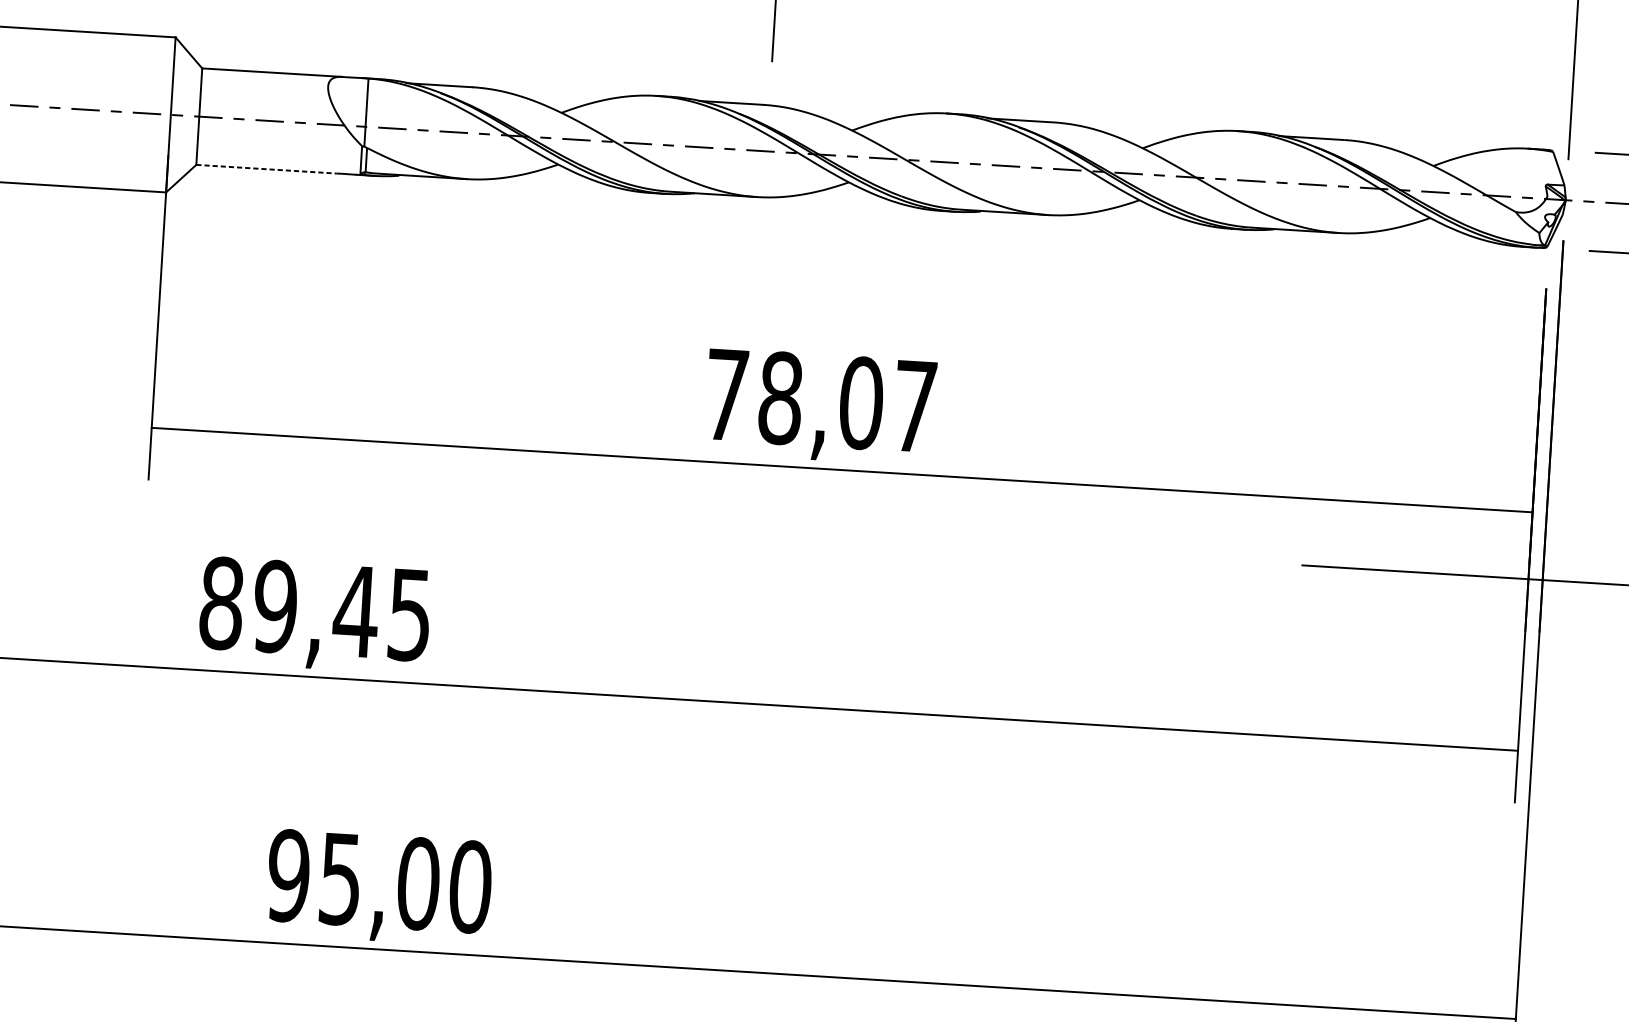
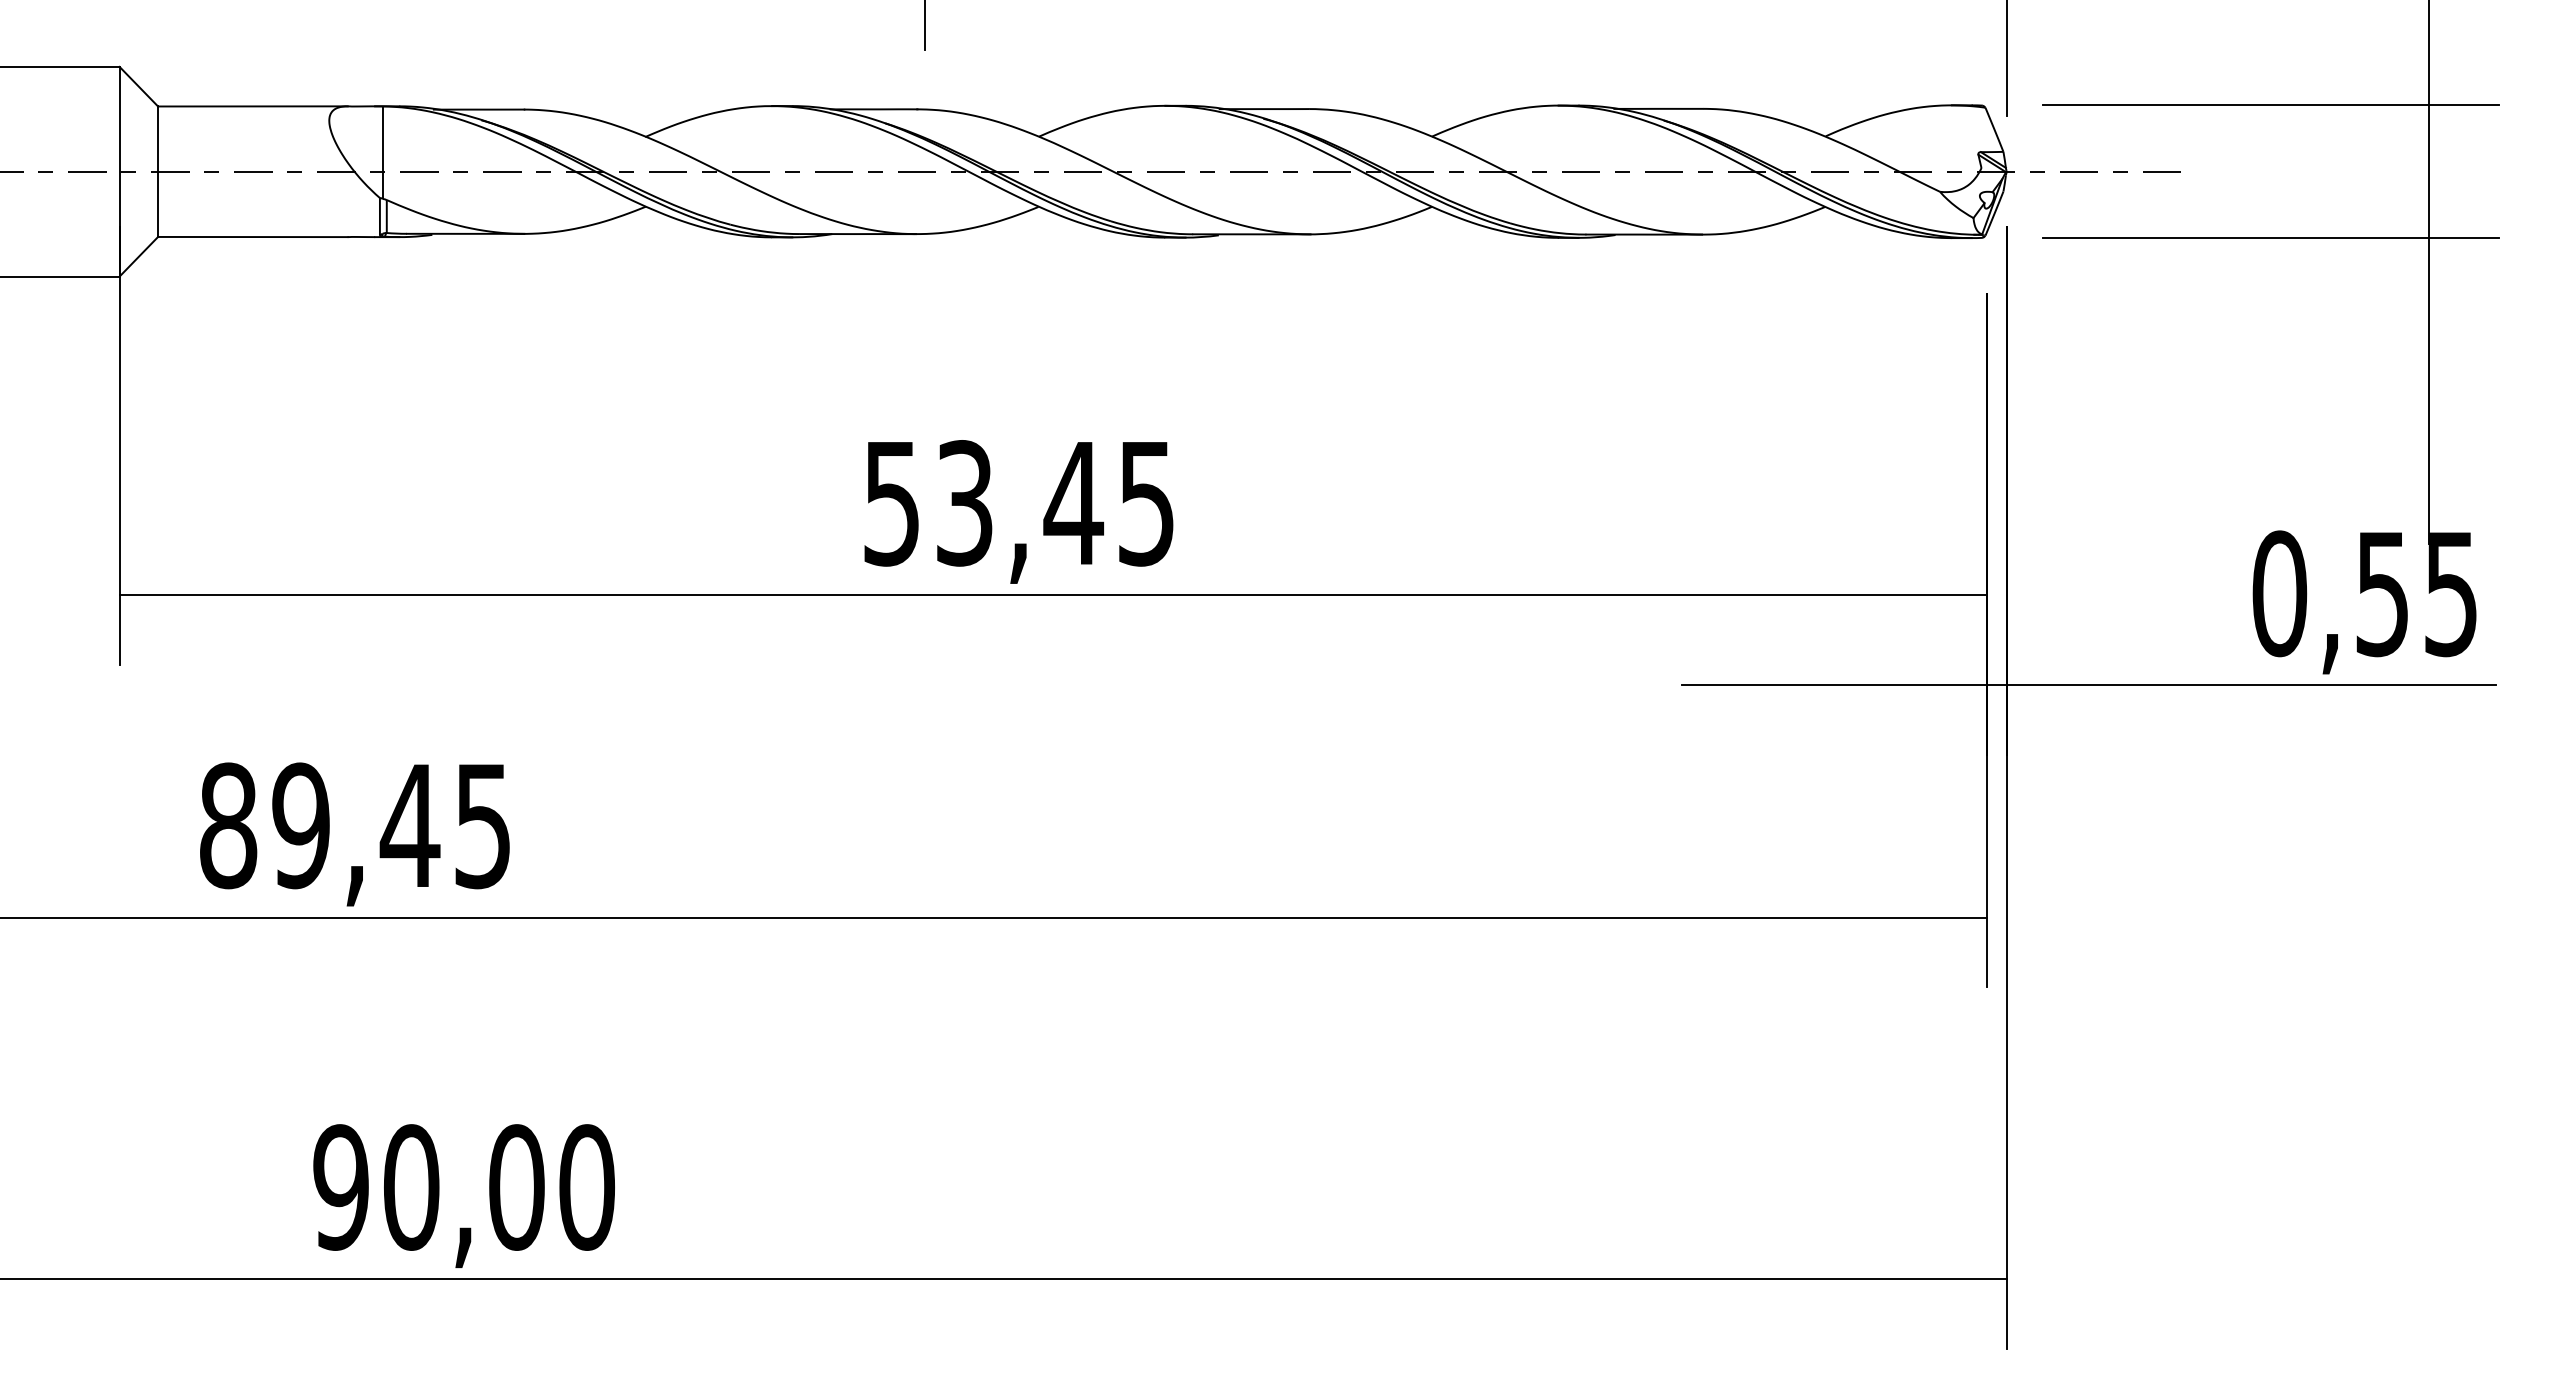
line: (266, 169) -> (252, 237), dashed -> solid
text: (820, 400) -> (1018, 503), 78,07 -> 53,45
text: (340, 879) -> (411, 1187), 95,00 -> 90,00

